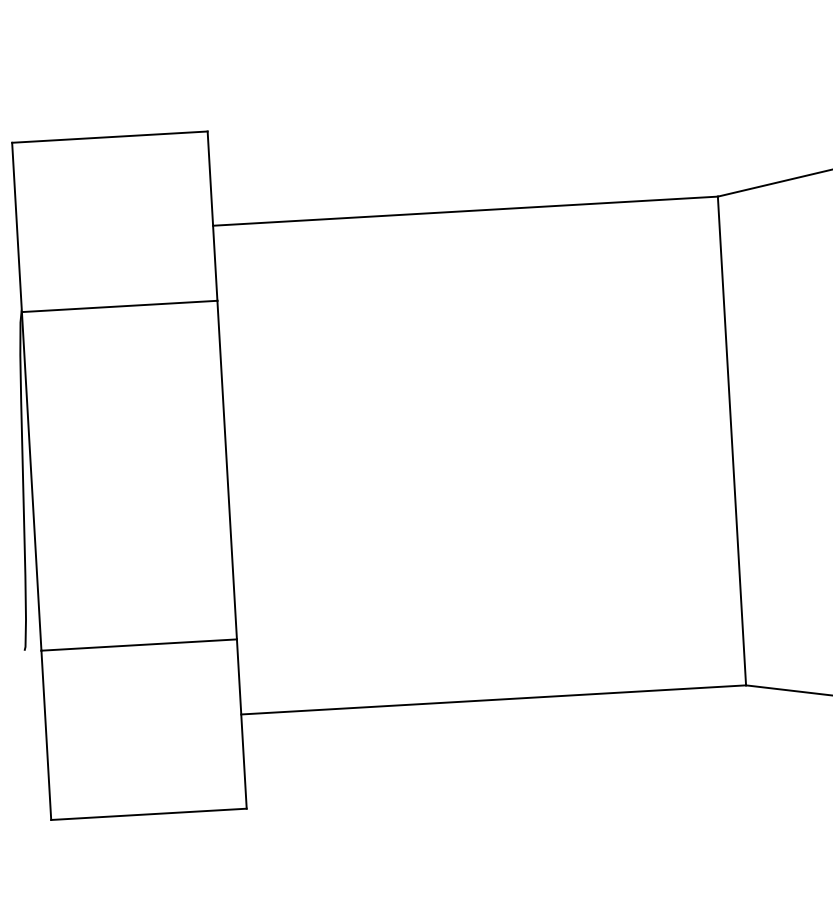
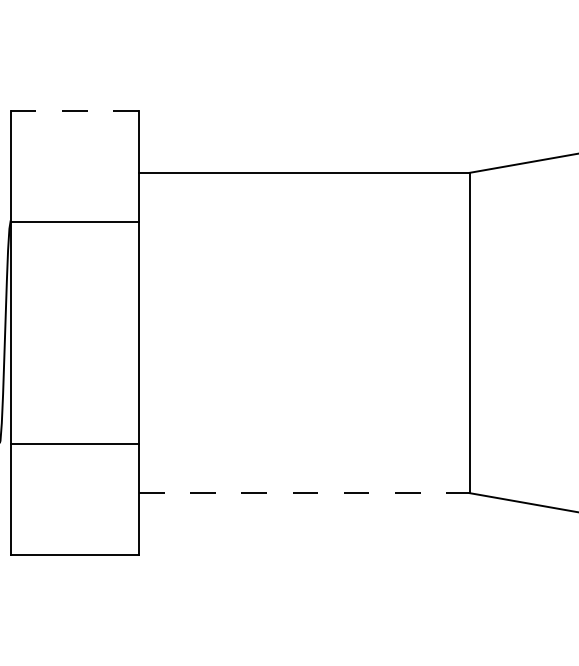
line: (110, 137) -> (75, 111), solid -> dashed
line: (494, 700) -> (304, 493), solid -> dashed

